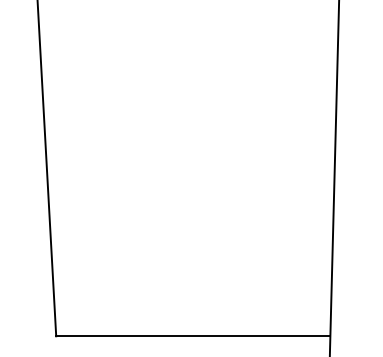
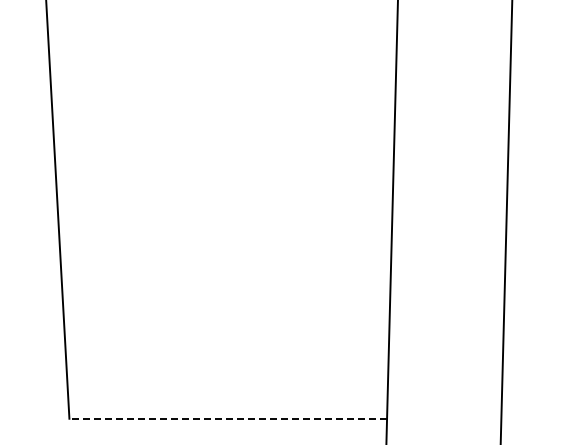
line: (193, 336) -> (228, 418), solid -> dashed

